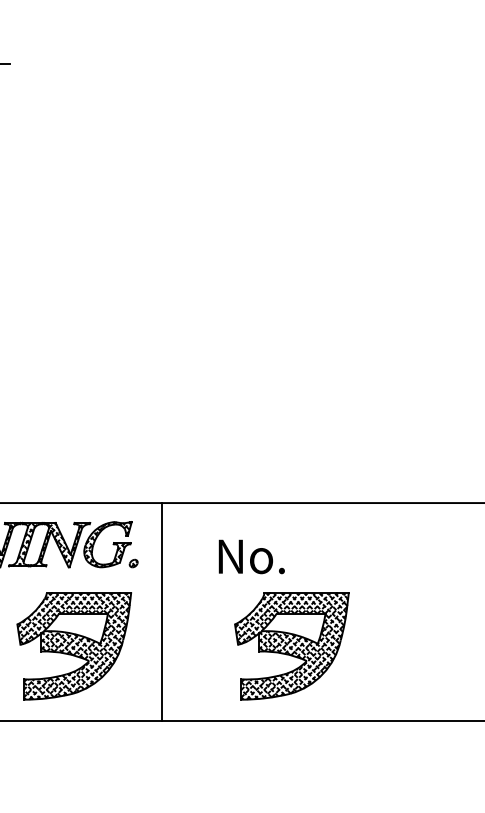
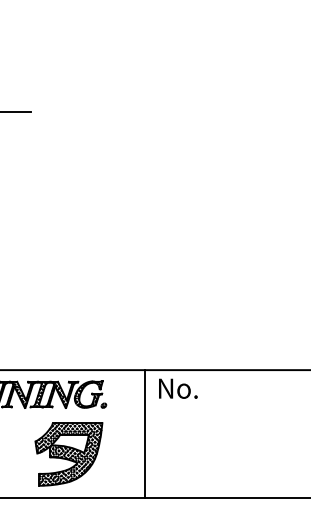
text: (252, 556) -> (178, 388), moved
line: (161, 612) -> (145, 434), moved
part: (291, 646) -> (196, 454), removed

